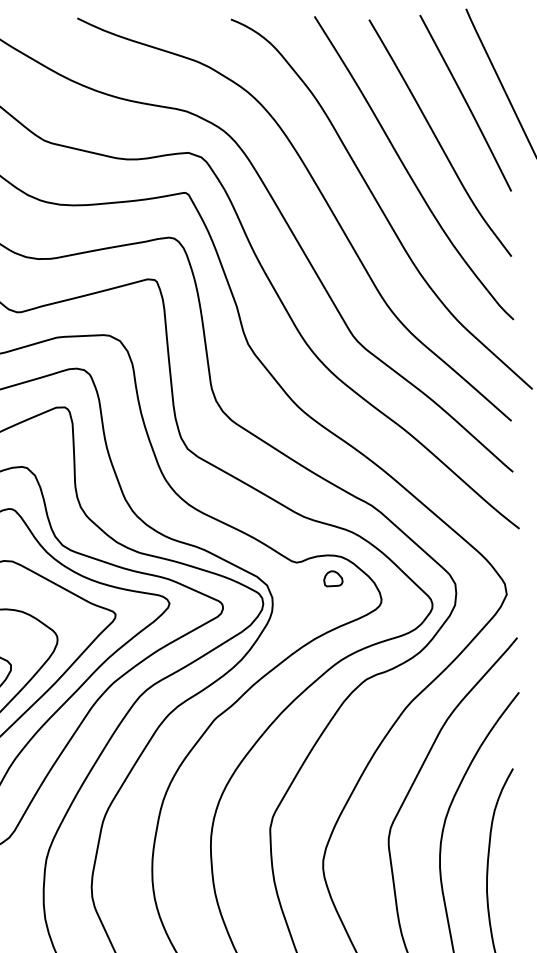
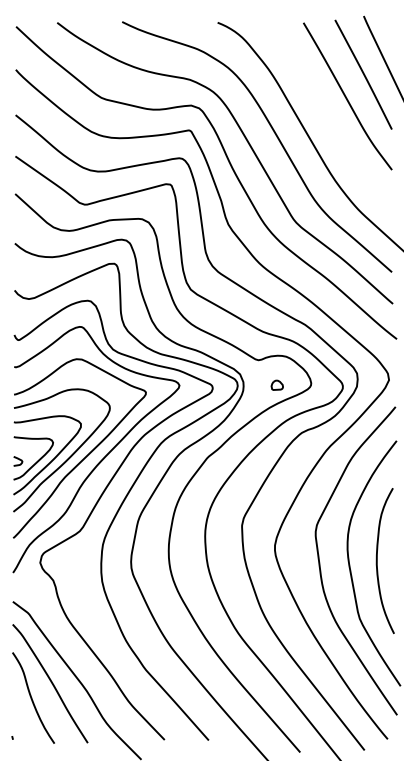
curve: (407, 168) -> (327, 115), removed
part: (332, 577) -> (276, 384), moved

